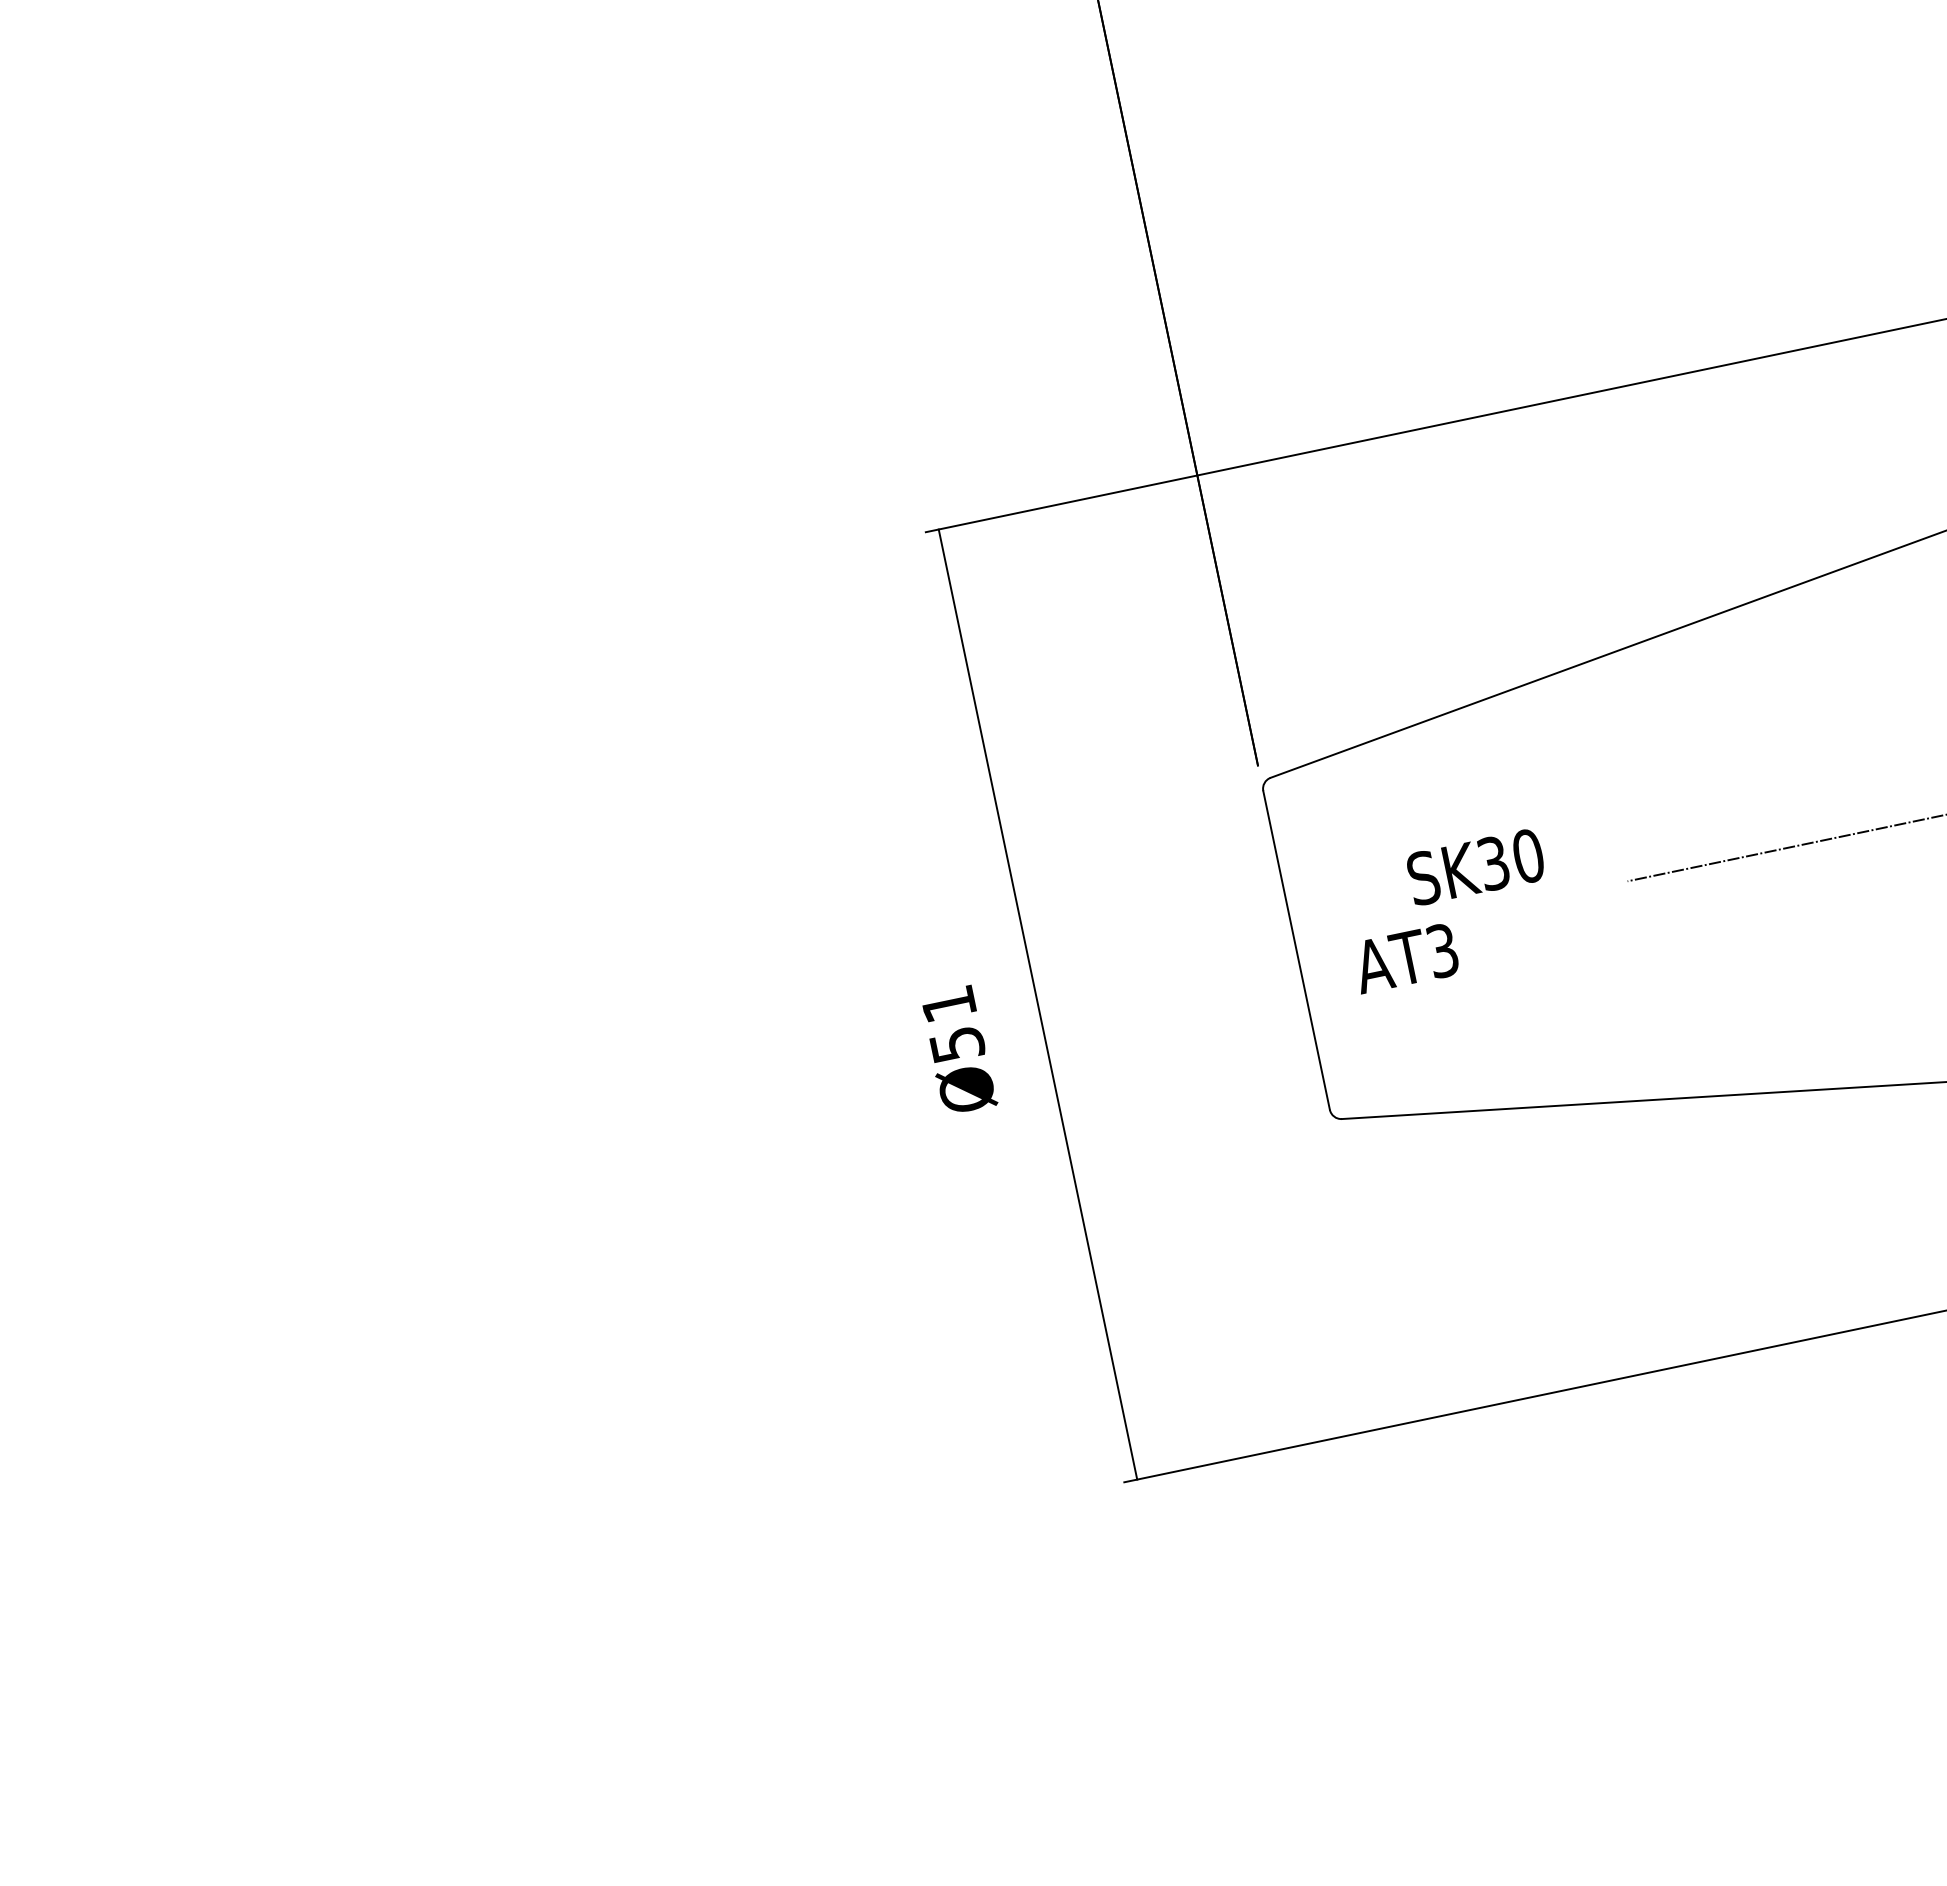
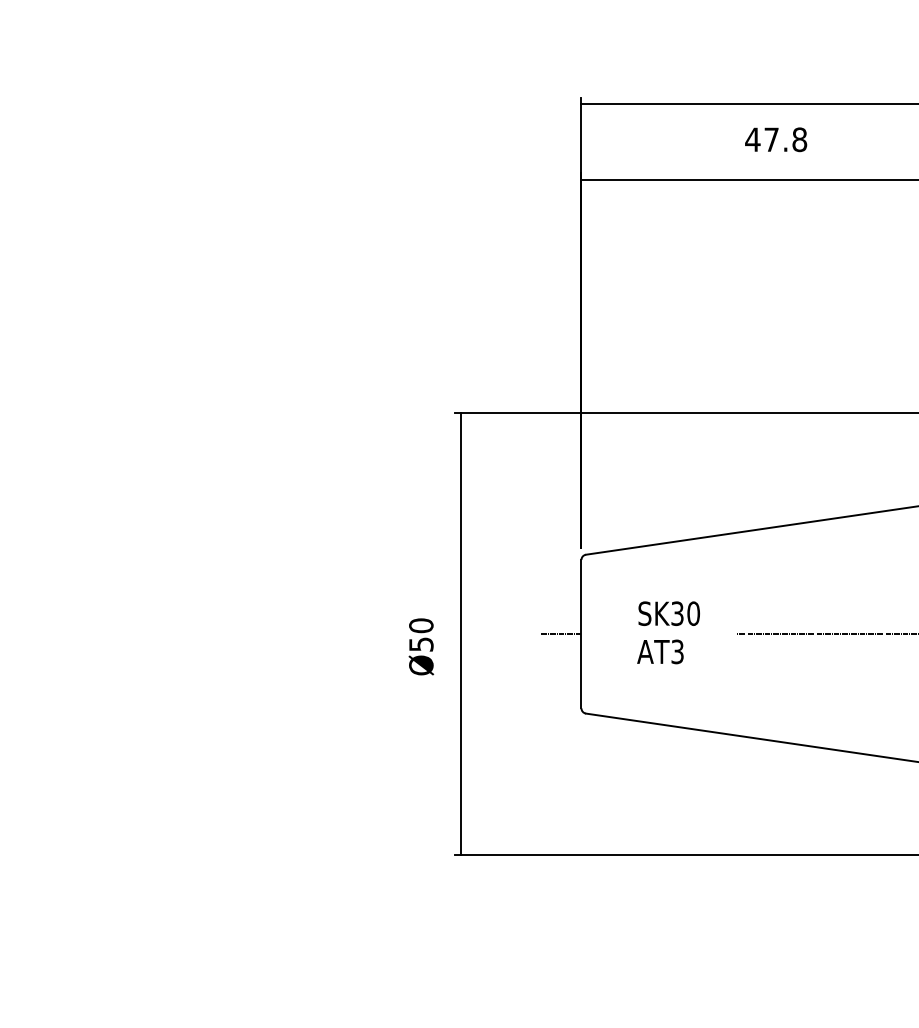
text: (1405, 957) -> (660, 651), moved
line: (1251, 960) -> (560, 634), added
text: (949, 1003) -> (421, 625), Ø51 -> Ø50

